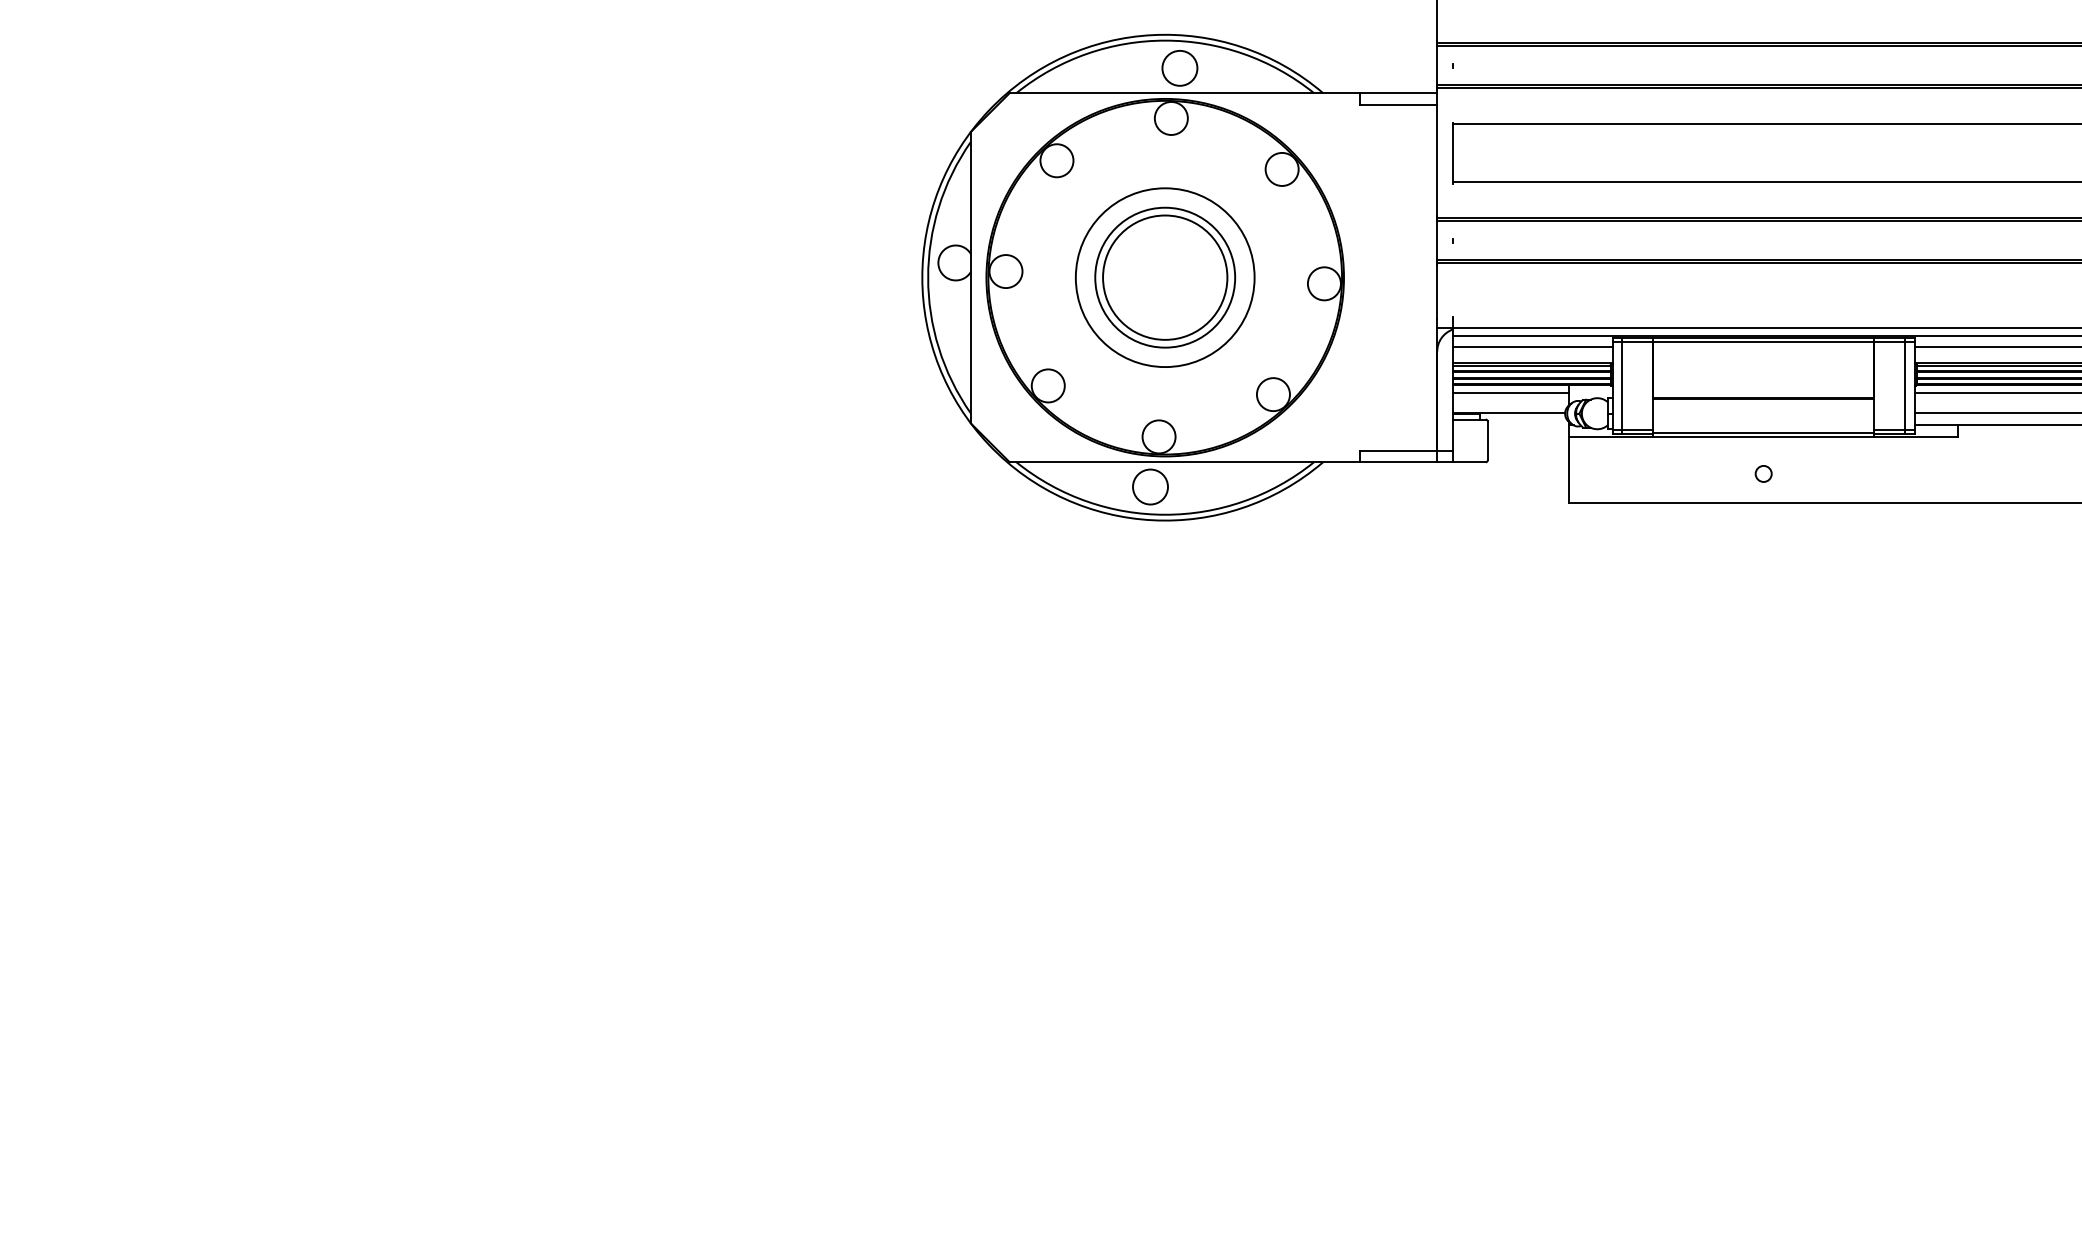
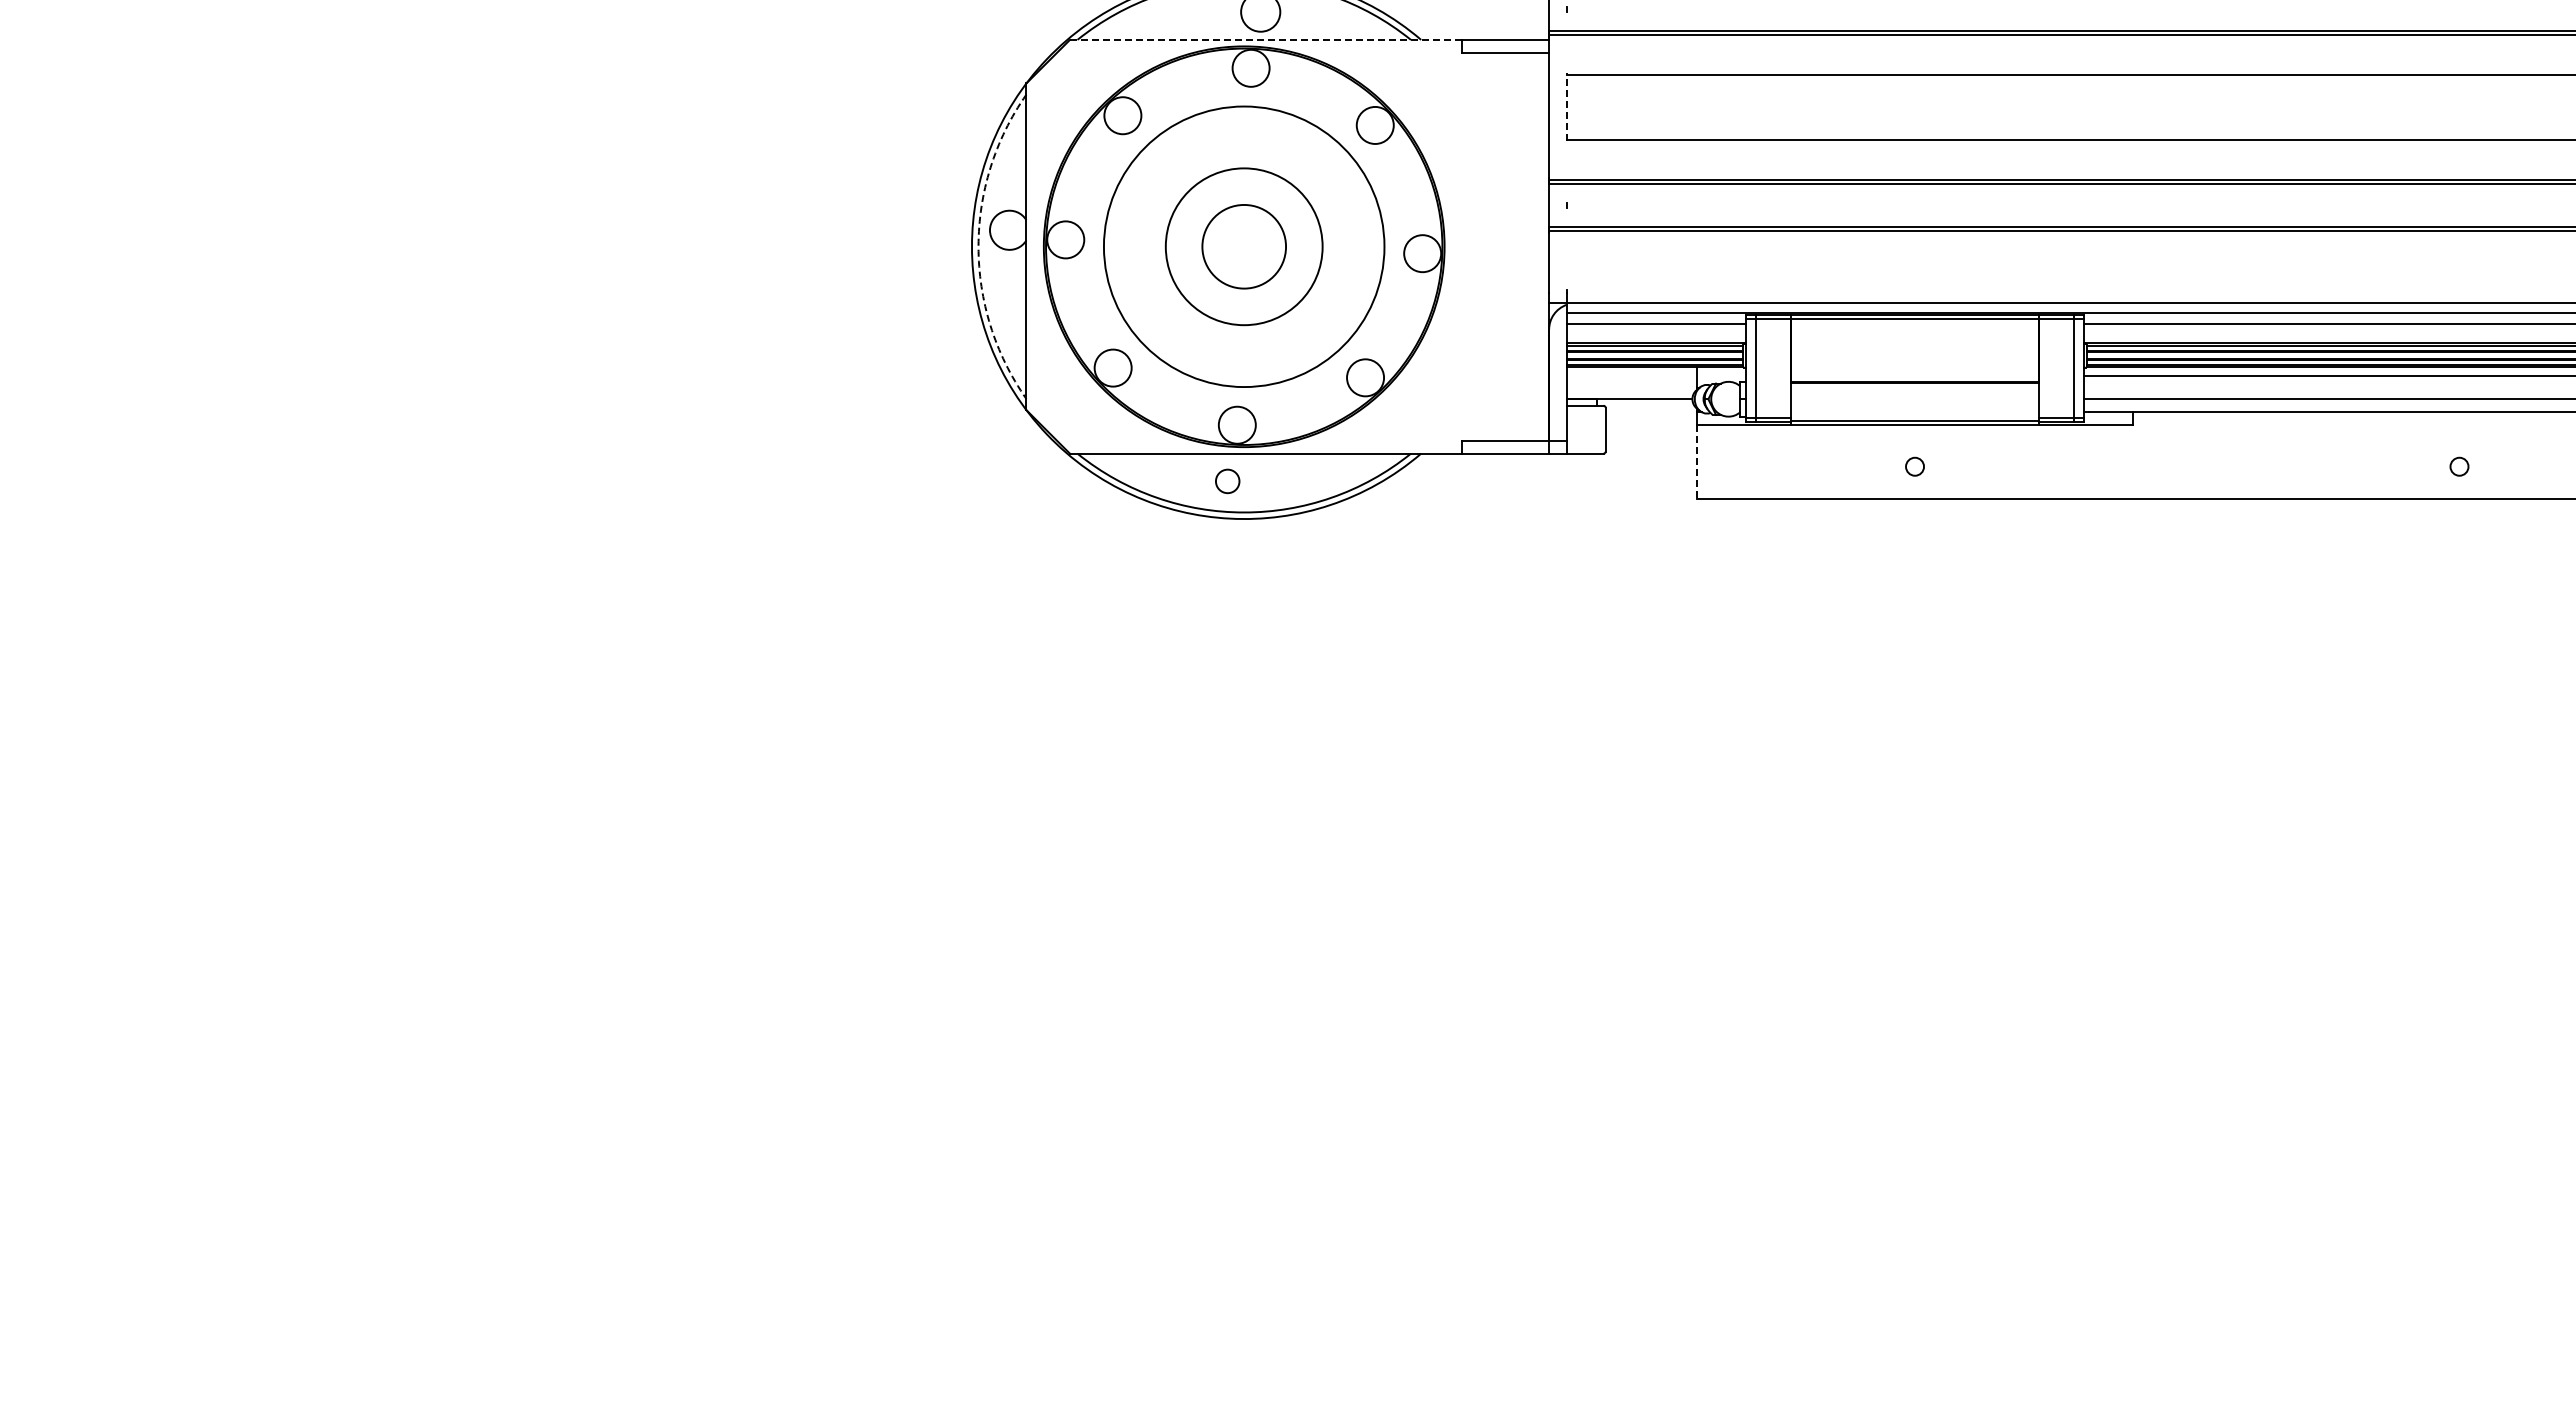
line: (1184, 92) -> (1265, 39), solid -> dashed
line: (1452, 153) -> (1566, 107), solid -> dashed
arc: (928, 277) -> (978, 246), solid -> dashed
circle: (1164, 277) -> (1243, 246), size x0.6
circle: (1165, 277) -> (1244, 246), size x1.4
line: (1510, 392) -> (1631, 375), removed
line: (1569, 470) -> (1697, 462), solid -> dashed
circle: (1150, 487) -> (1227, 481), size x0.6

